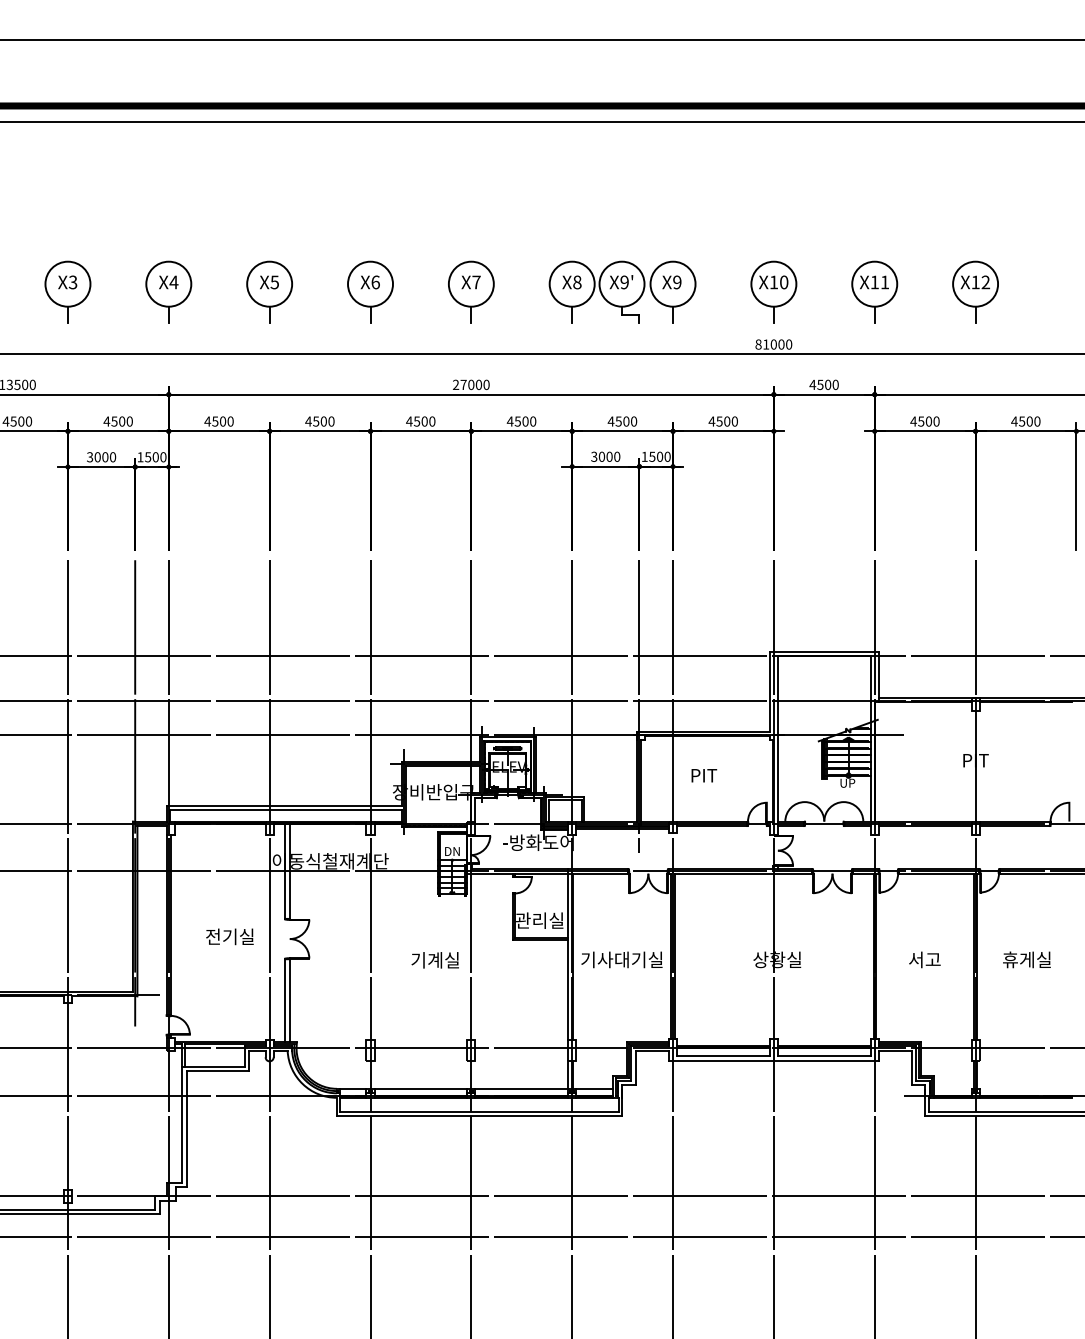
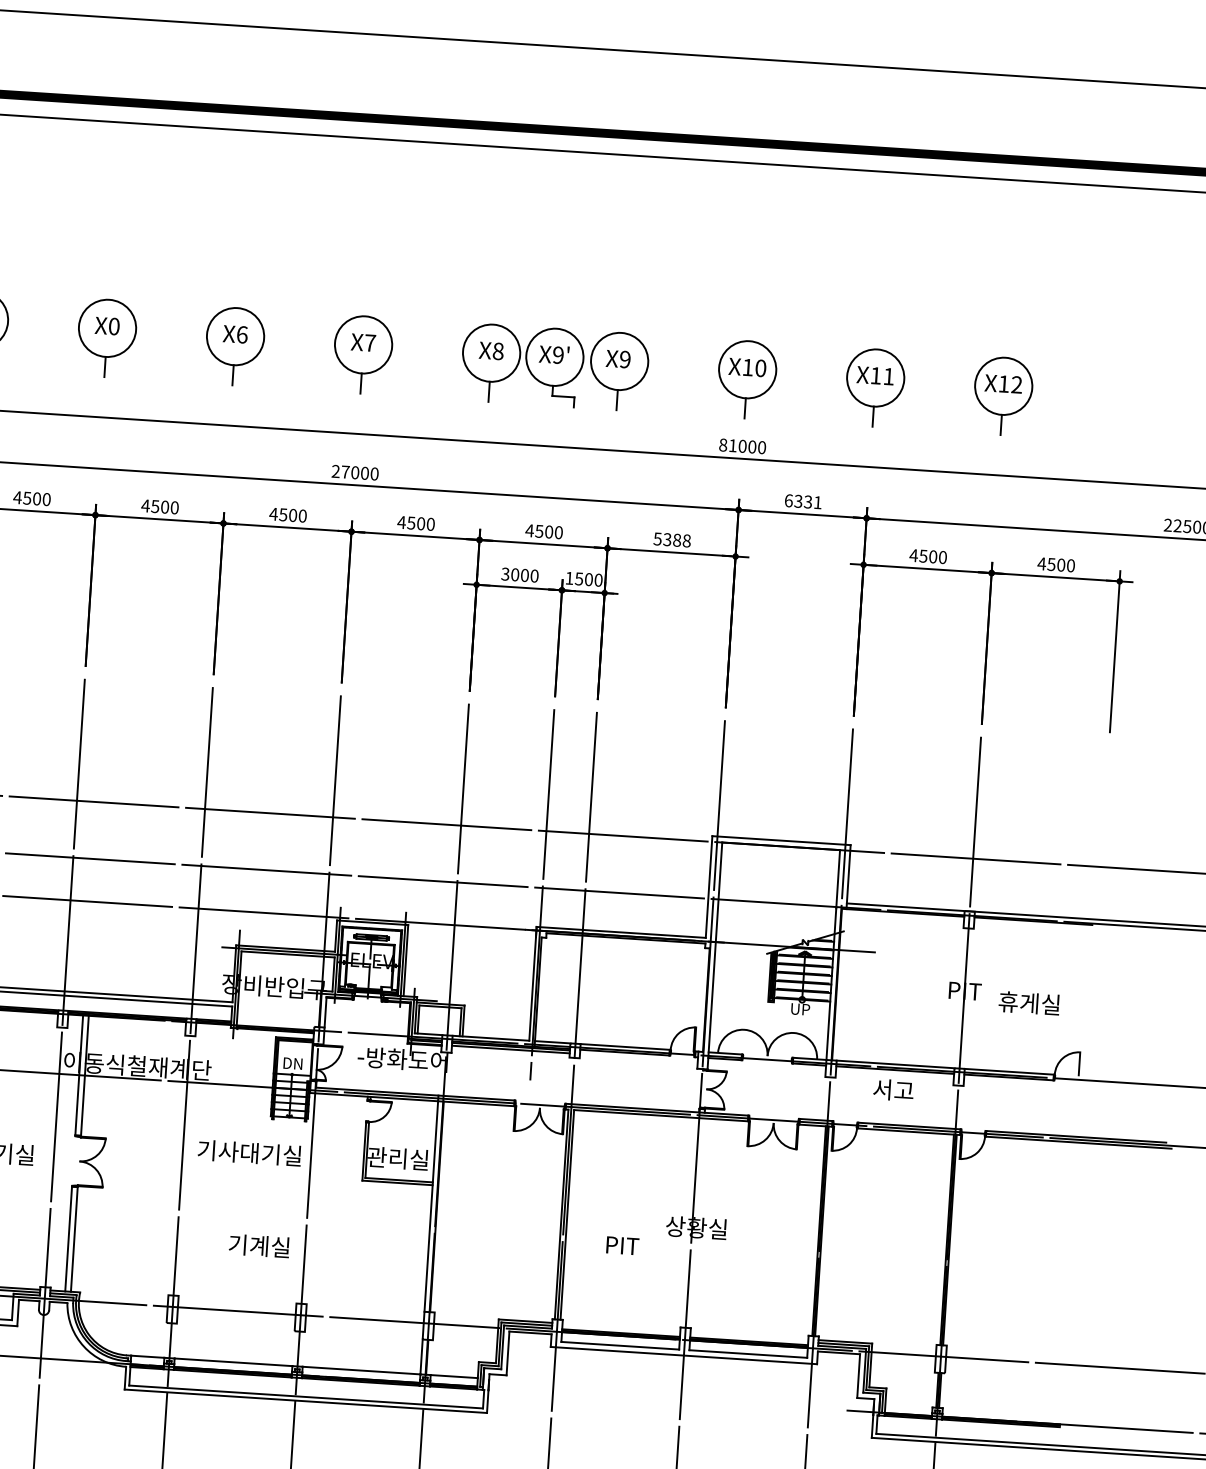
text: (274, 282) -> (113, 326), X5 -> X0
text: (823, 384) -> (802, 501), 4500 -> 6331
text: (722, 421) -> (671, 539), 4500 -> 5388
text: (704, 775) -> (622, 1245), moved
text: (621, 959) -> (249, 1152), moved
text: (924, 959) -> (893, 1089), moved
text: (1026, 959) -> (1028, 1002), moved
text: (434, 960) -> (258, 1246), moved

